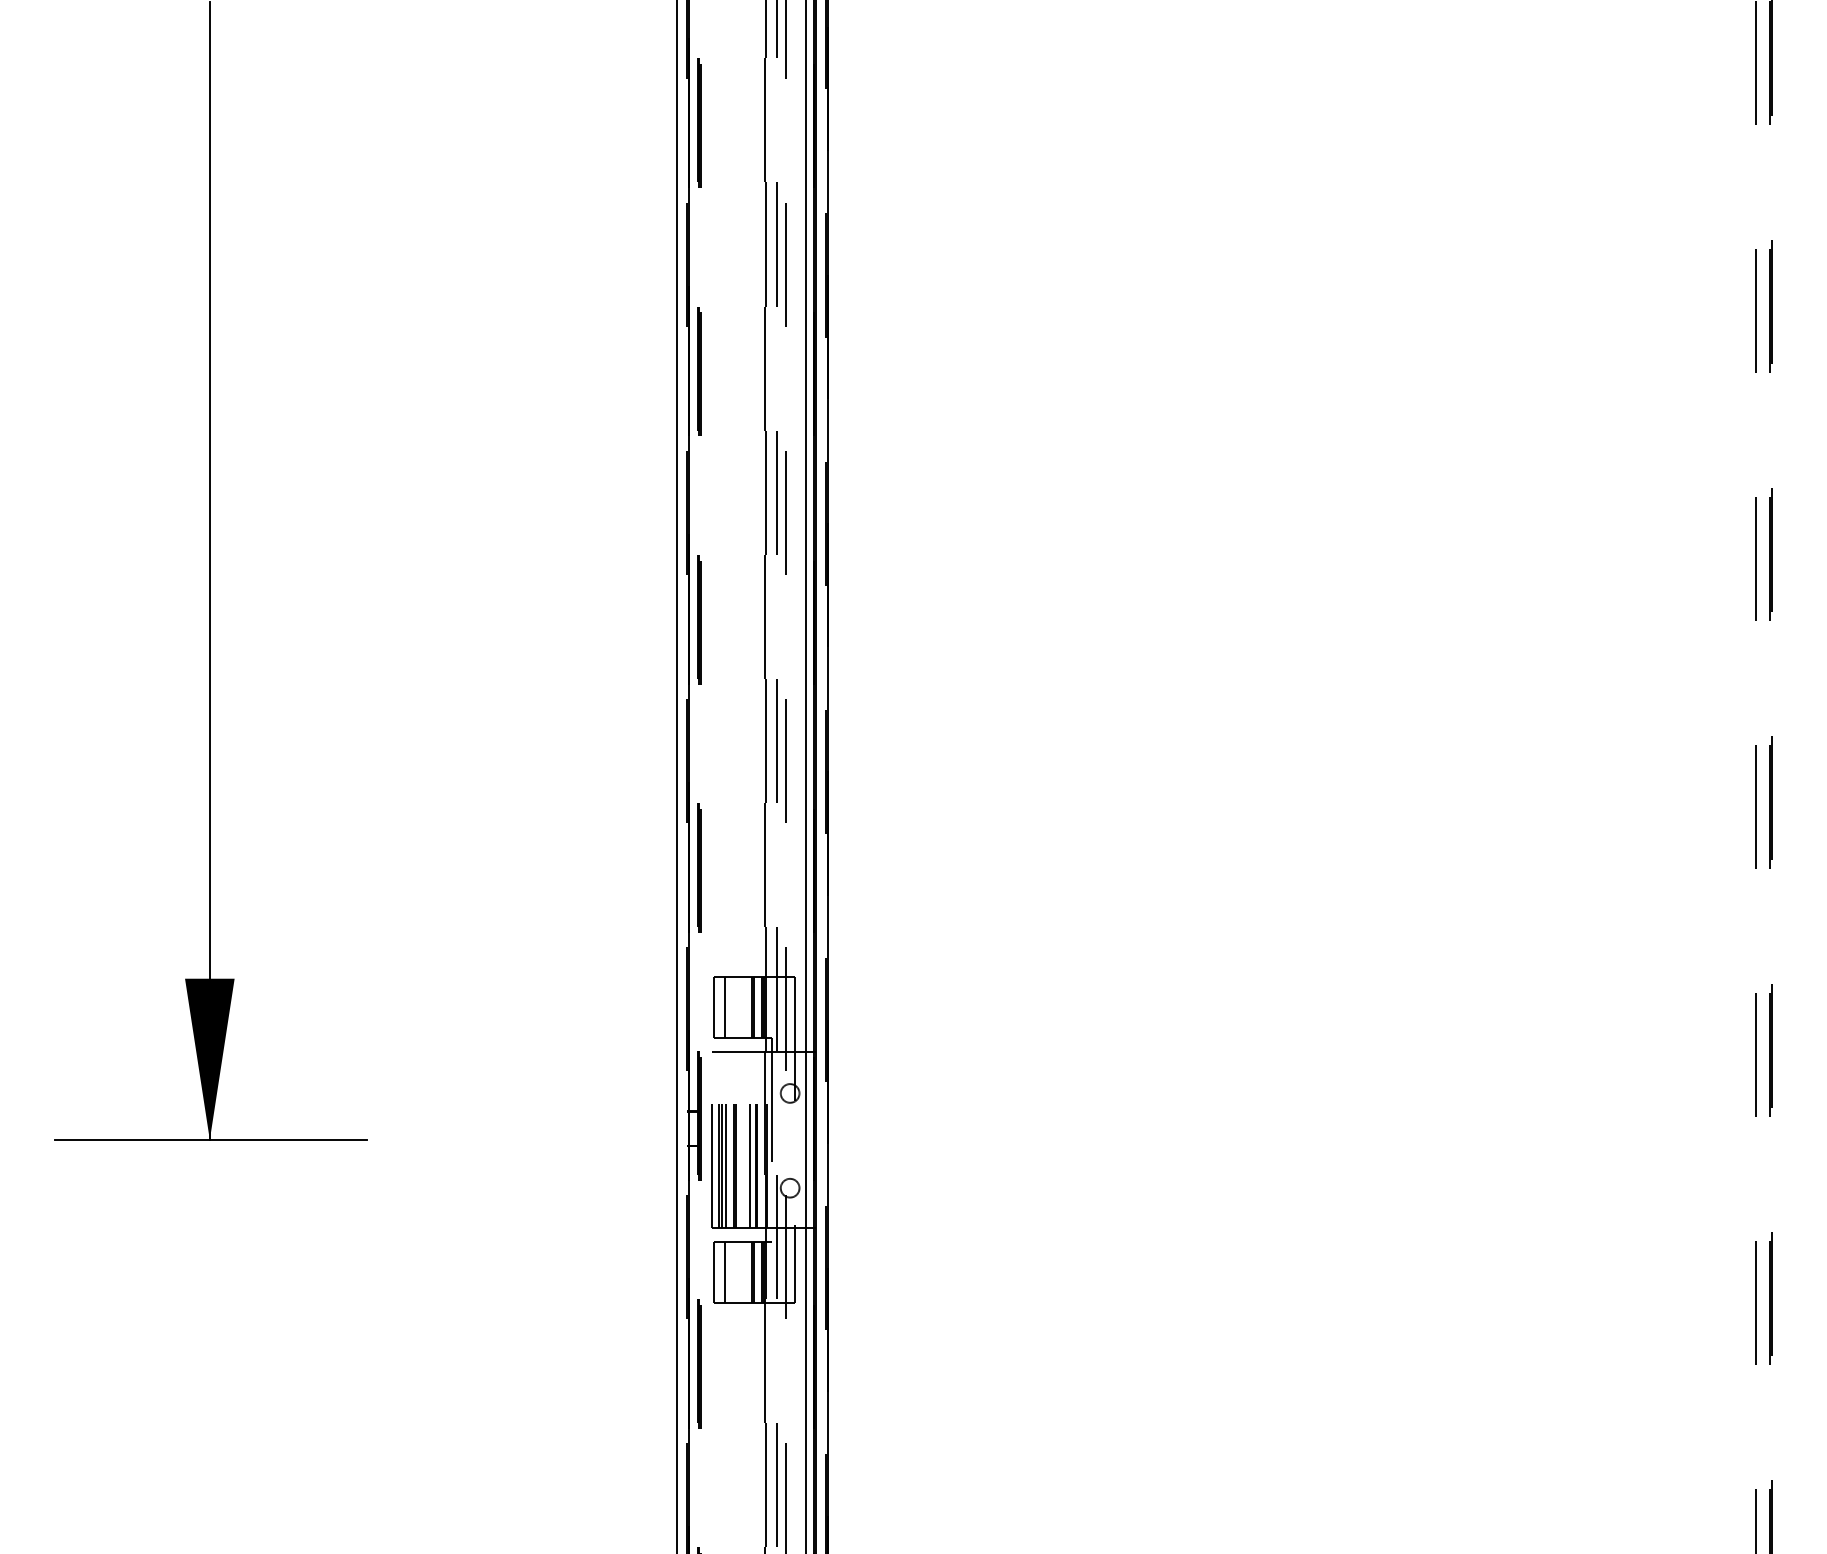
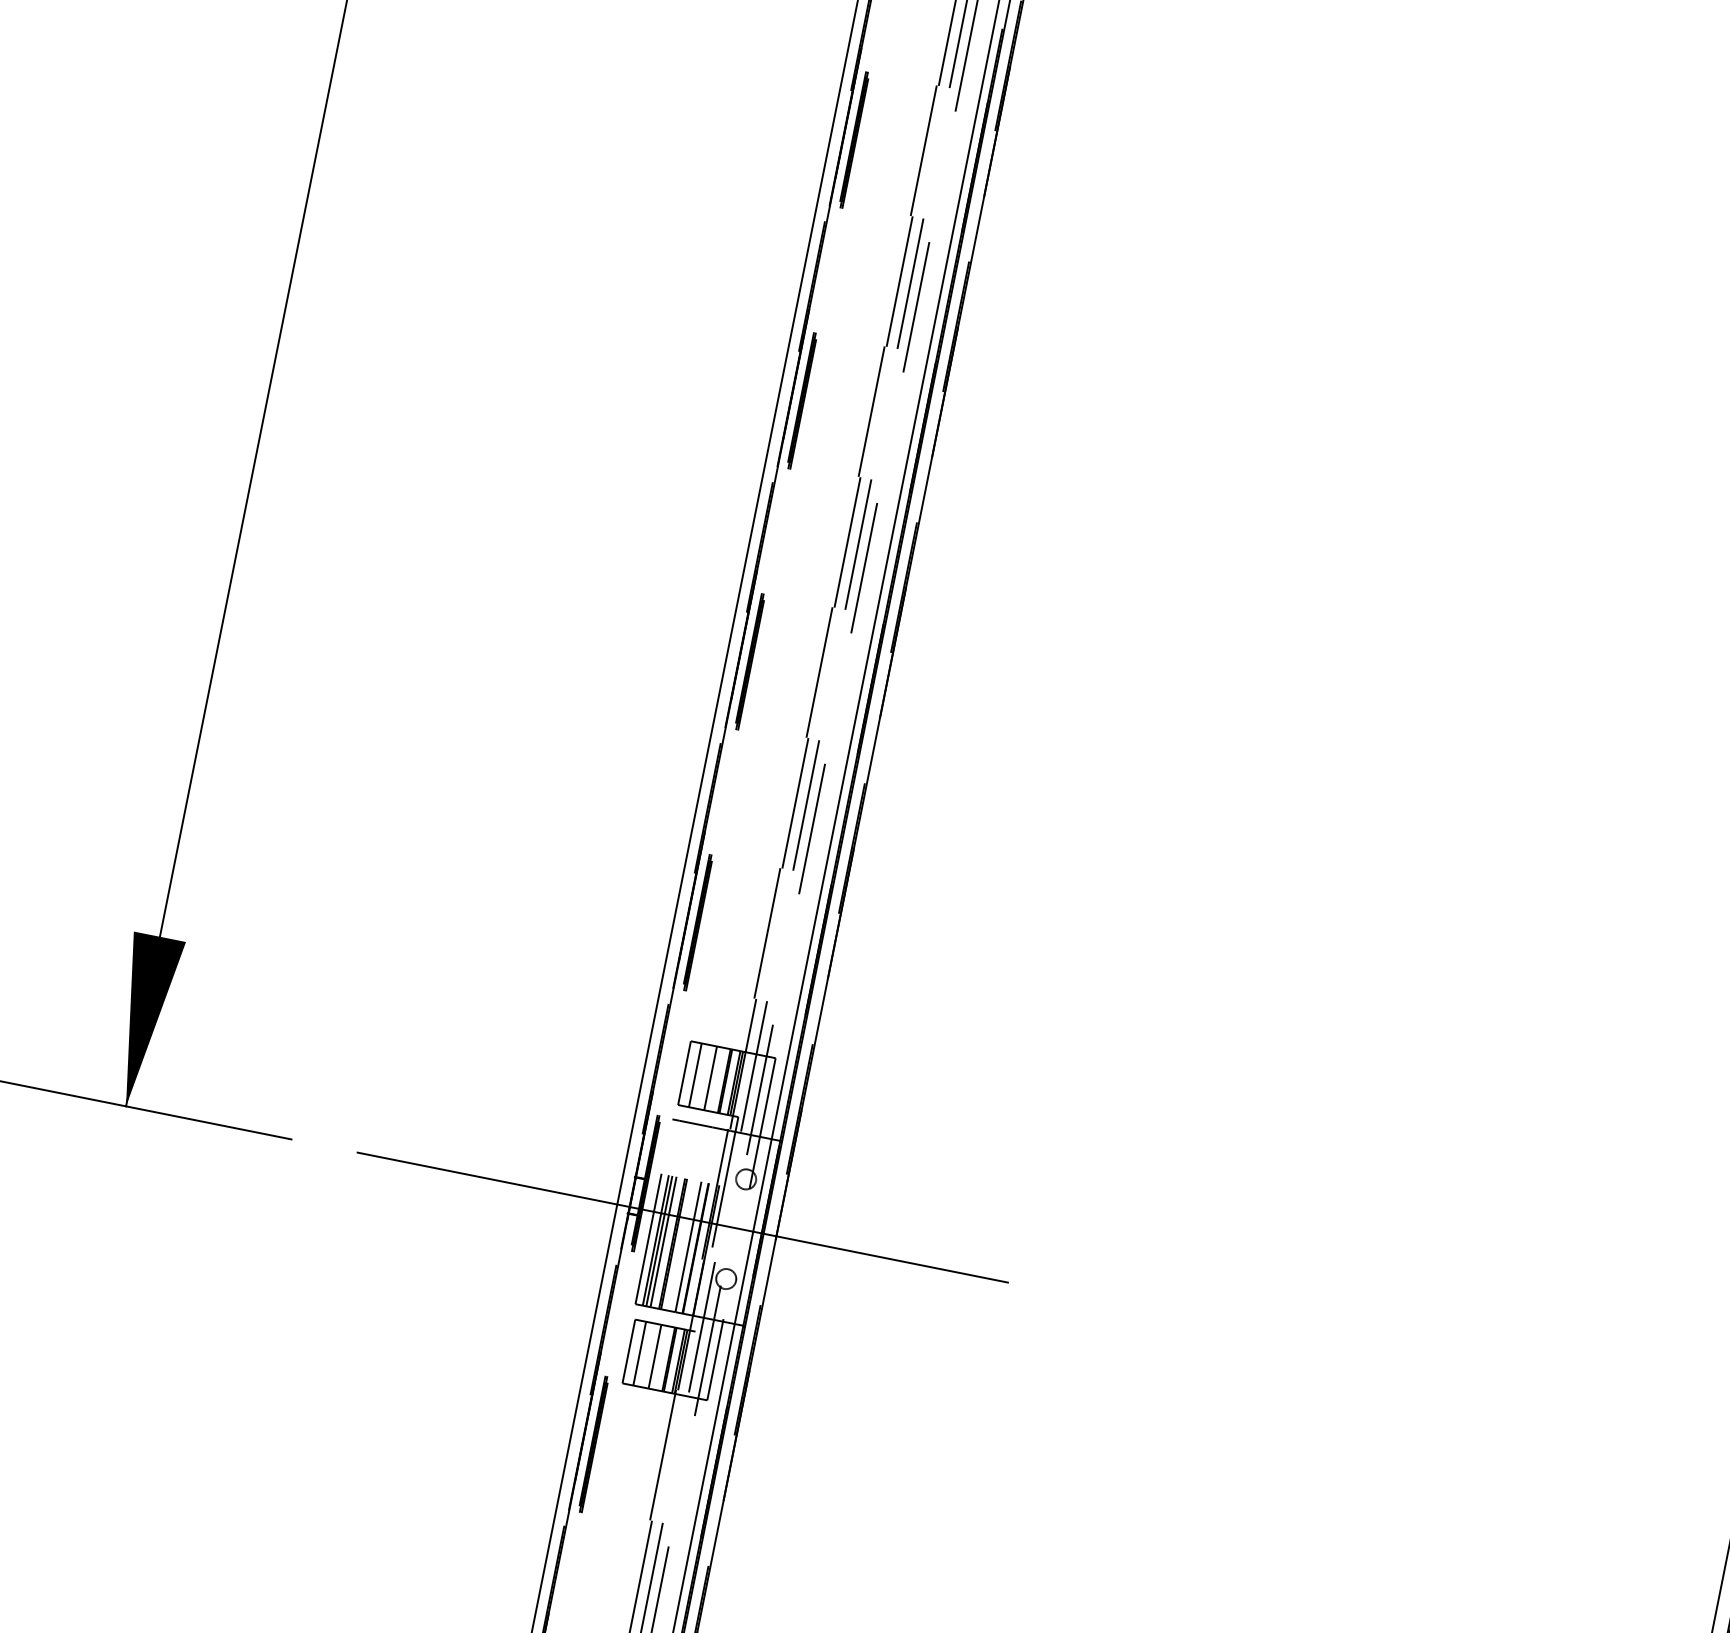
line: (739, 1007) -> (710, 1078), added
line: (767, 1139) -> (712, 1223), added
line: (739, 1271) -> (655, 1356), added

